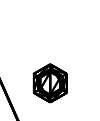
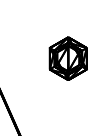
part: (49, 83) -> (67, 58), moved

